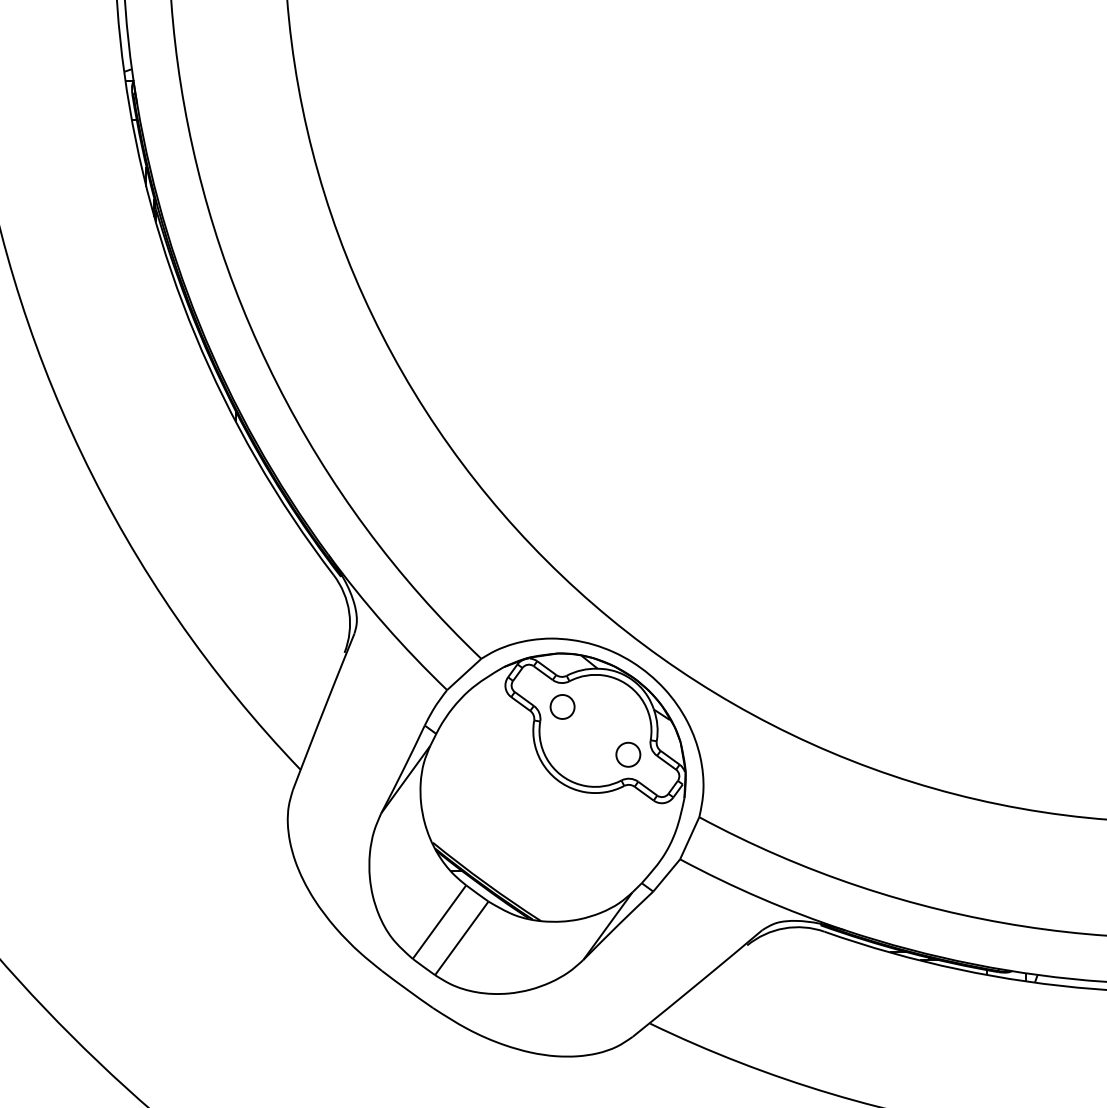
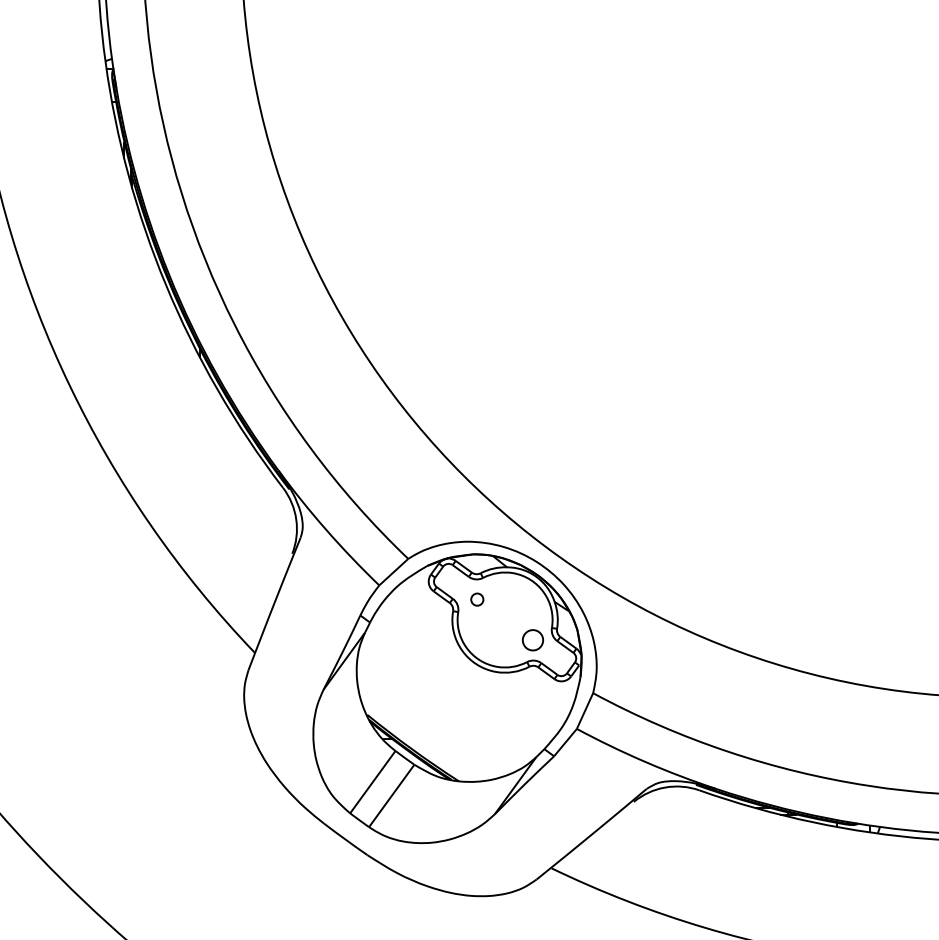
part: (562, 706) -> (477, 599), size x0.6

